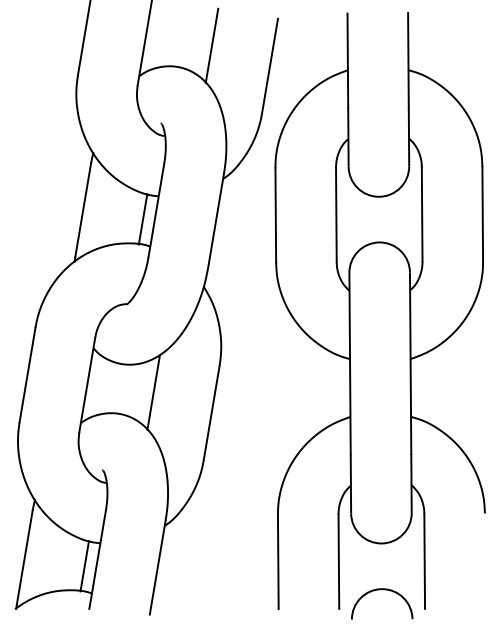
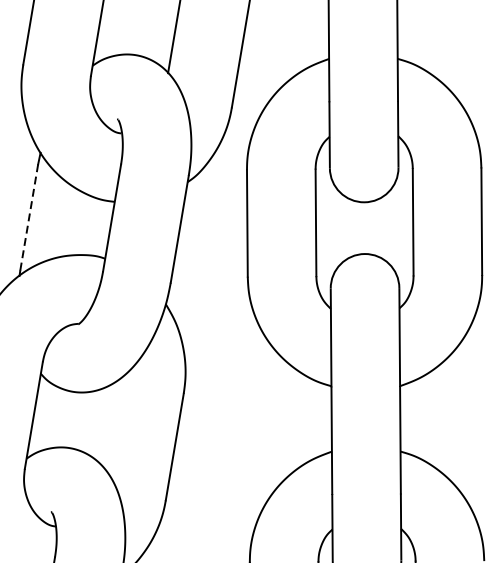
line: (83, 210) -> (29, 217), solid -> dashed
line: (142, 219) -> (96, 228), removed
line: (153, 392) -> (108, 423), removed

